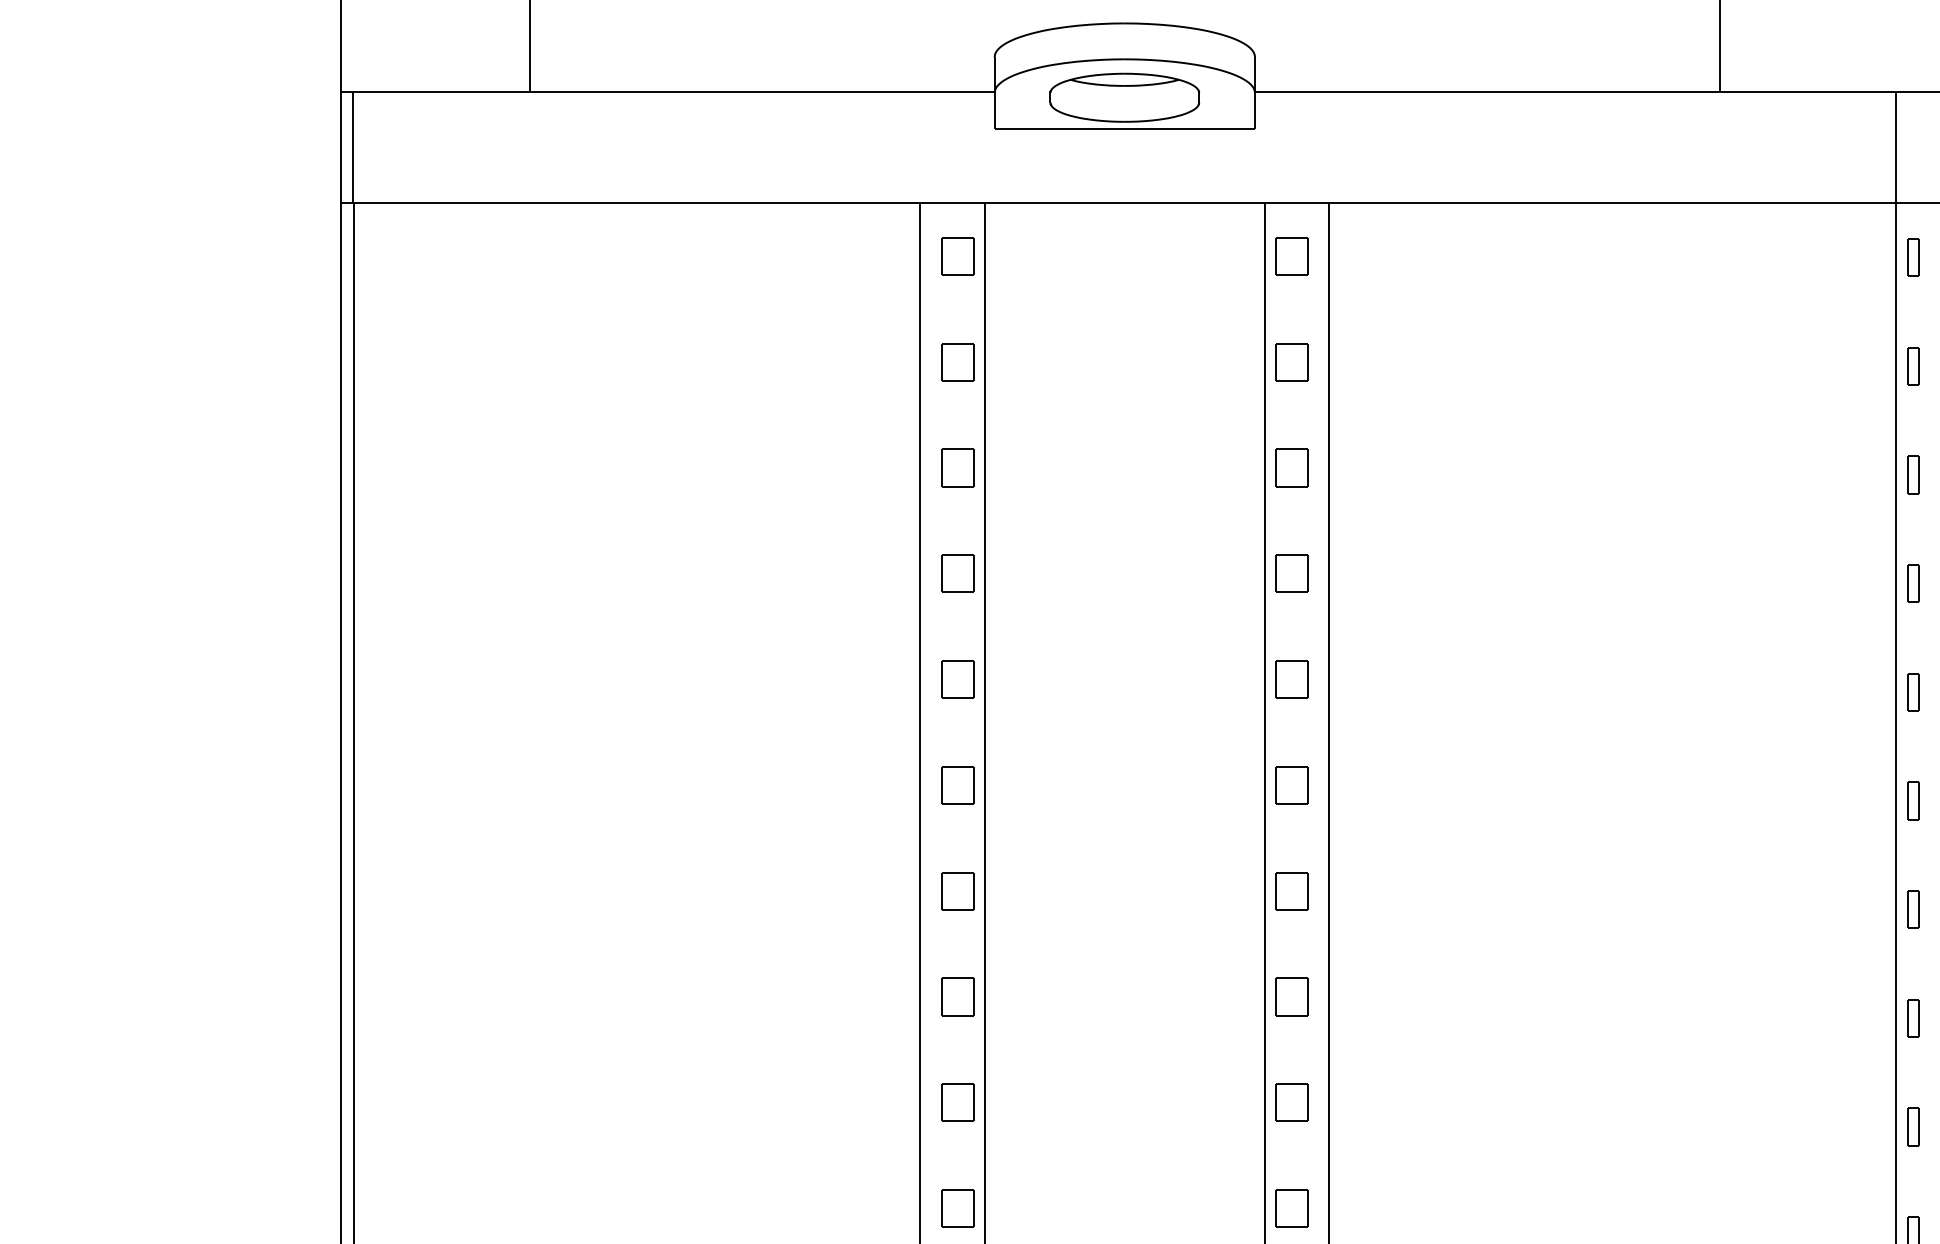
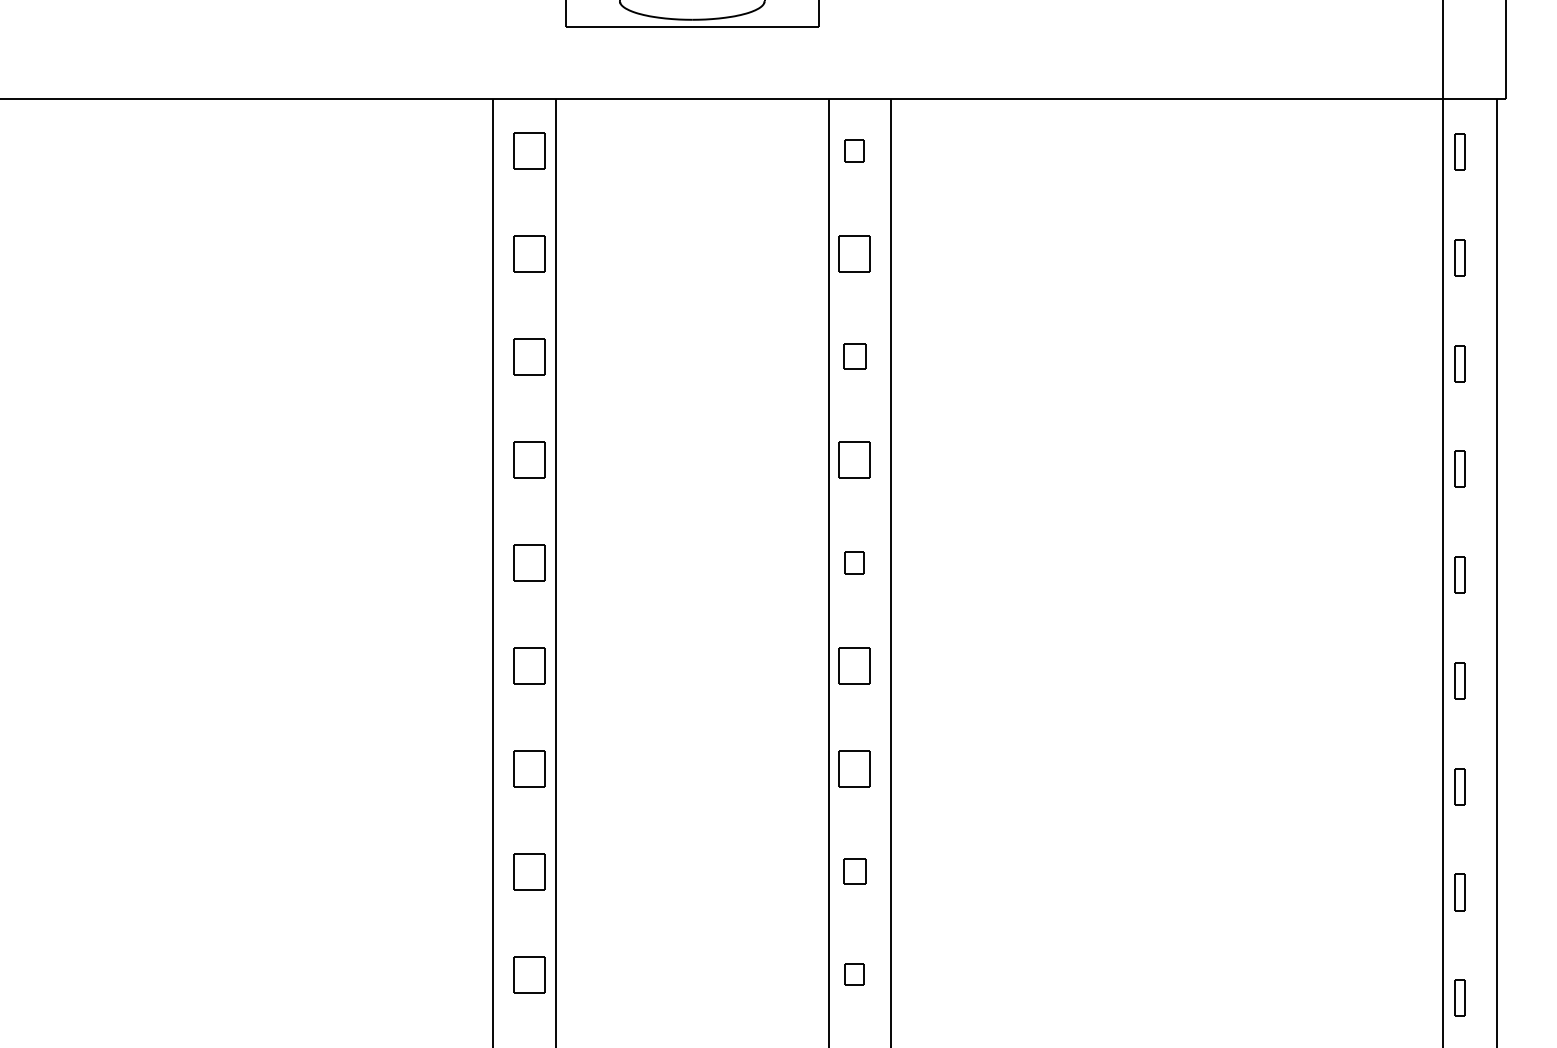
part: (1291, 256) -> (854, 150), size x0.6
part: (1291, 467) -> (854, 356), size x0.7
part: (1291, 679) -> (854, 562), size x0.6
part: (1291, 996) -> (854, 871), size x0.7
part: (1291, 1102) -> (854, 974), size x0.6

